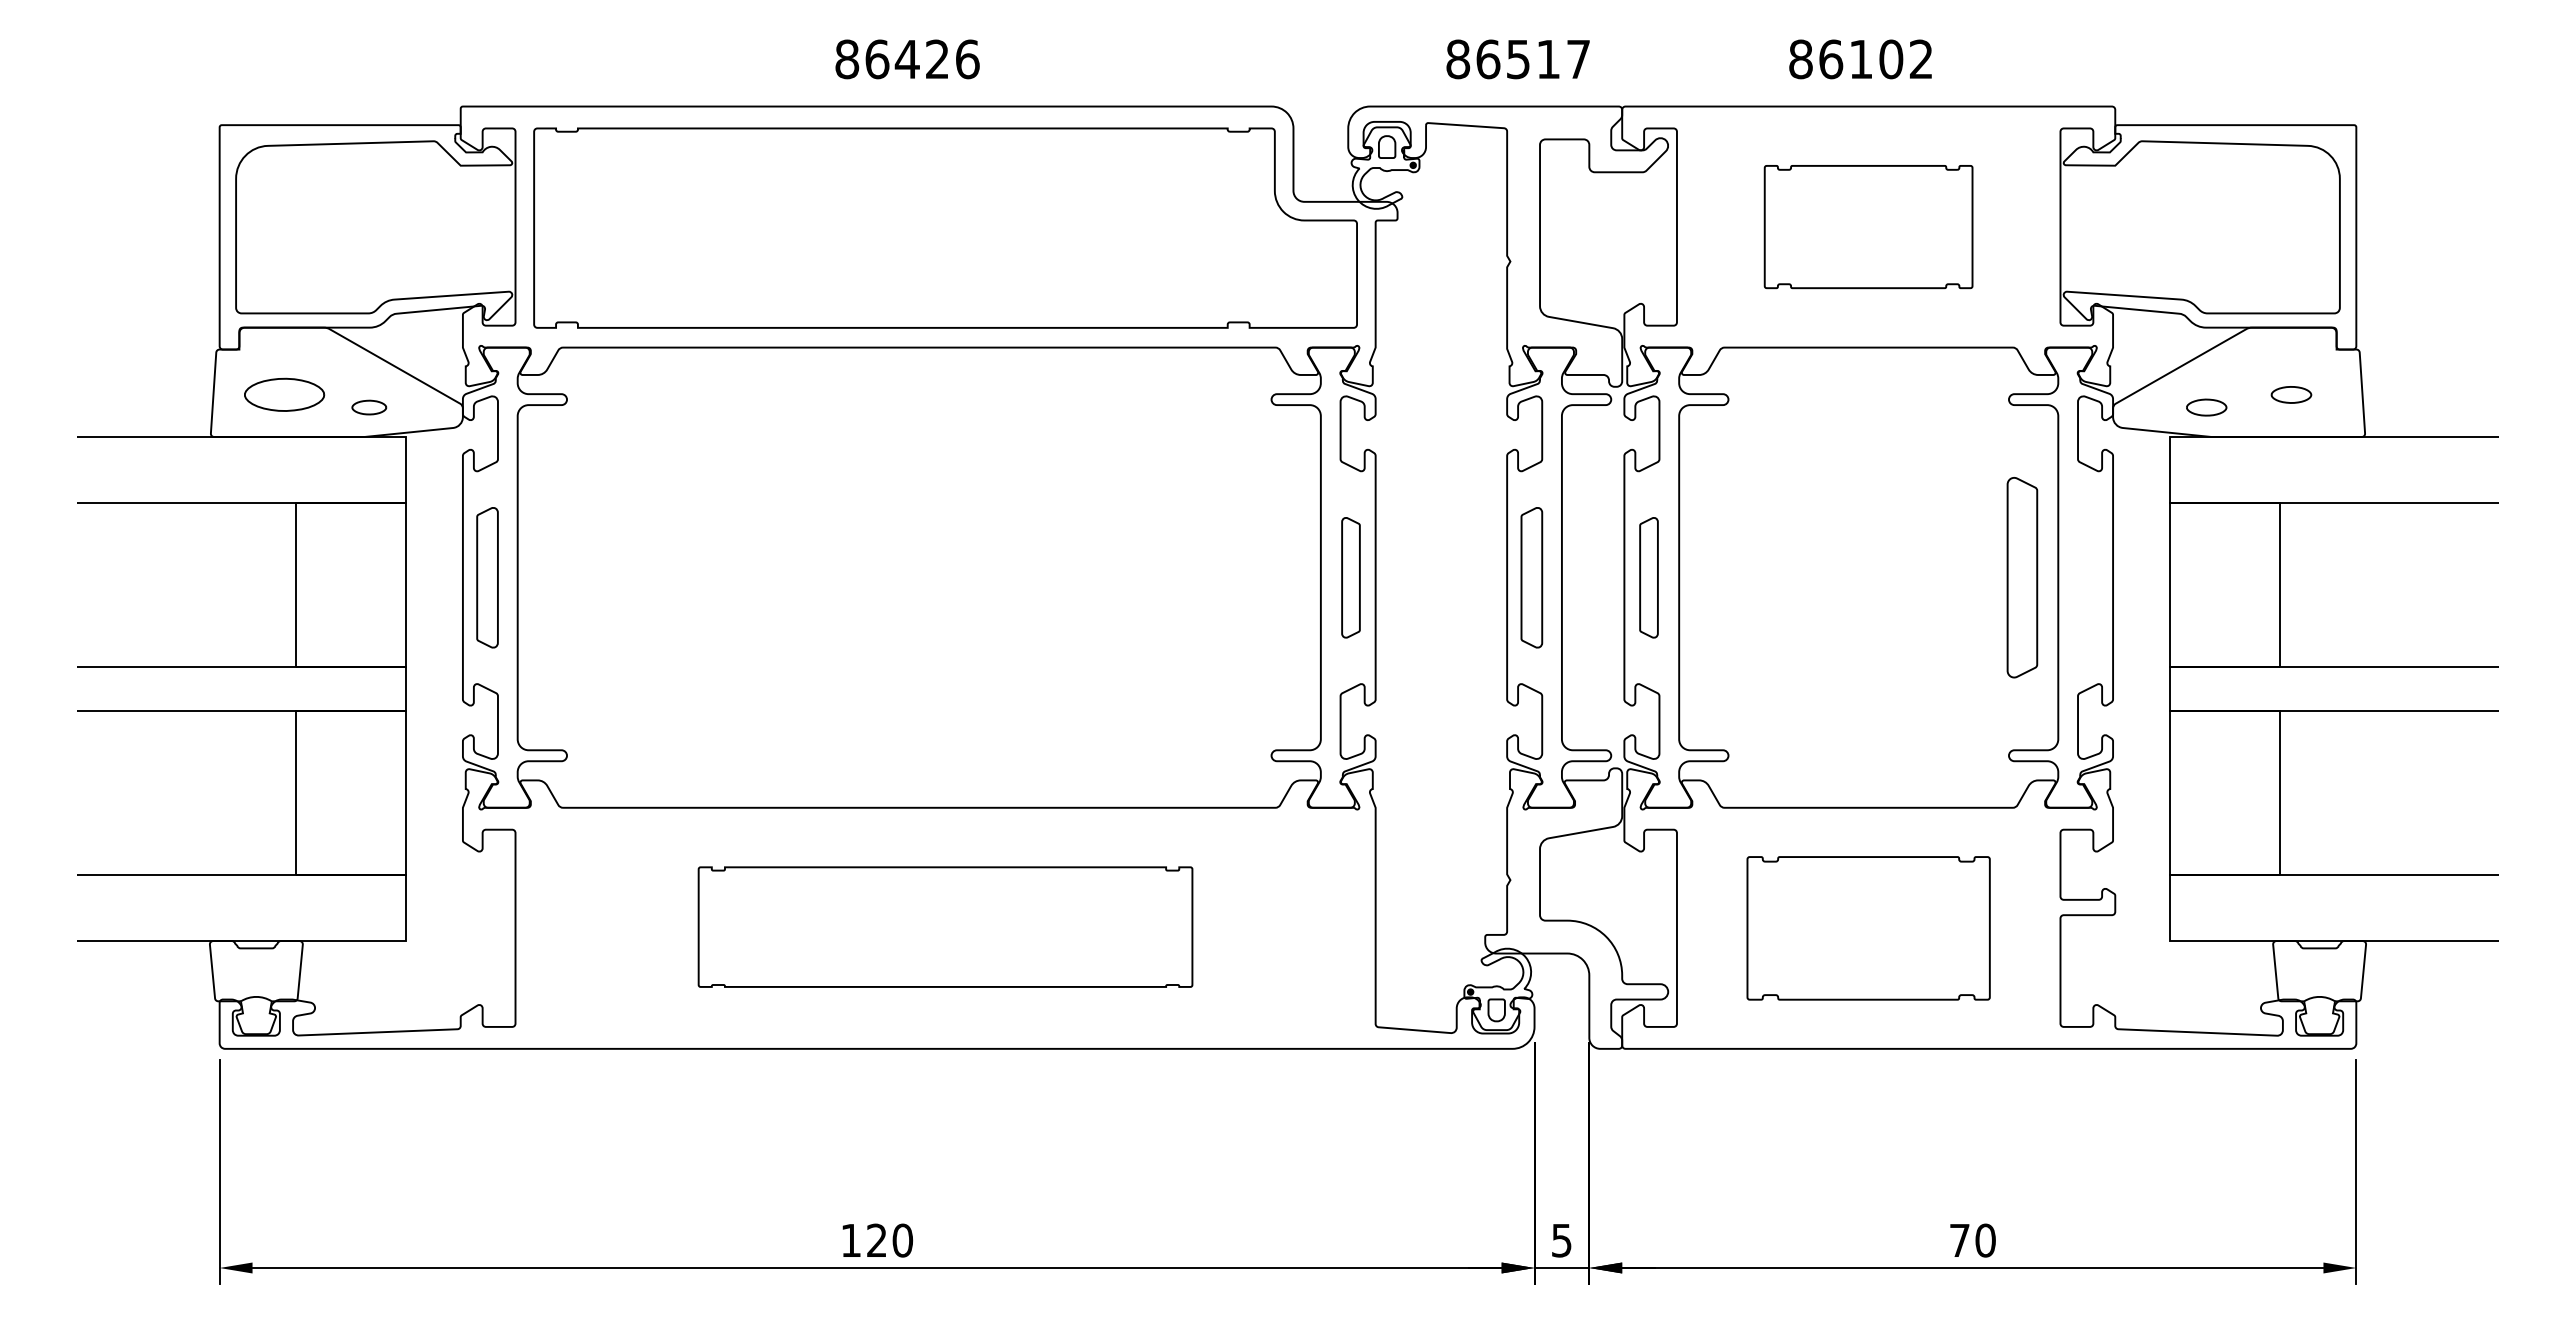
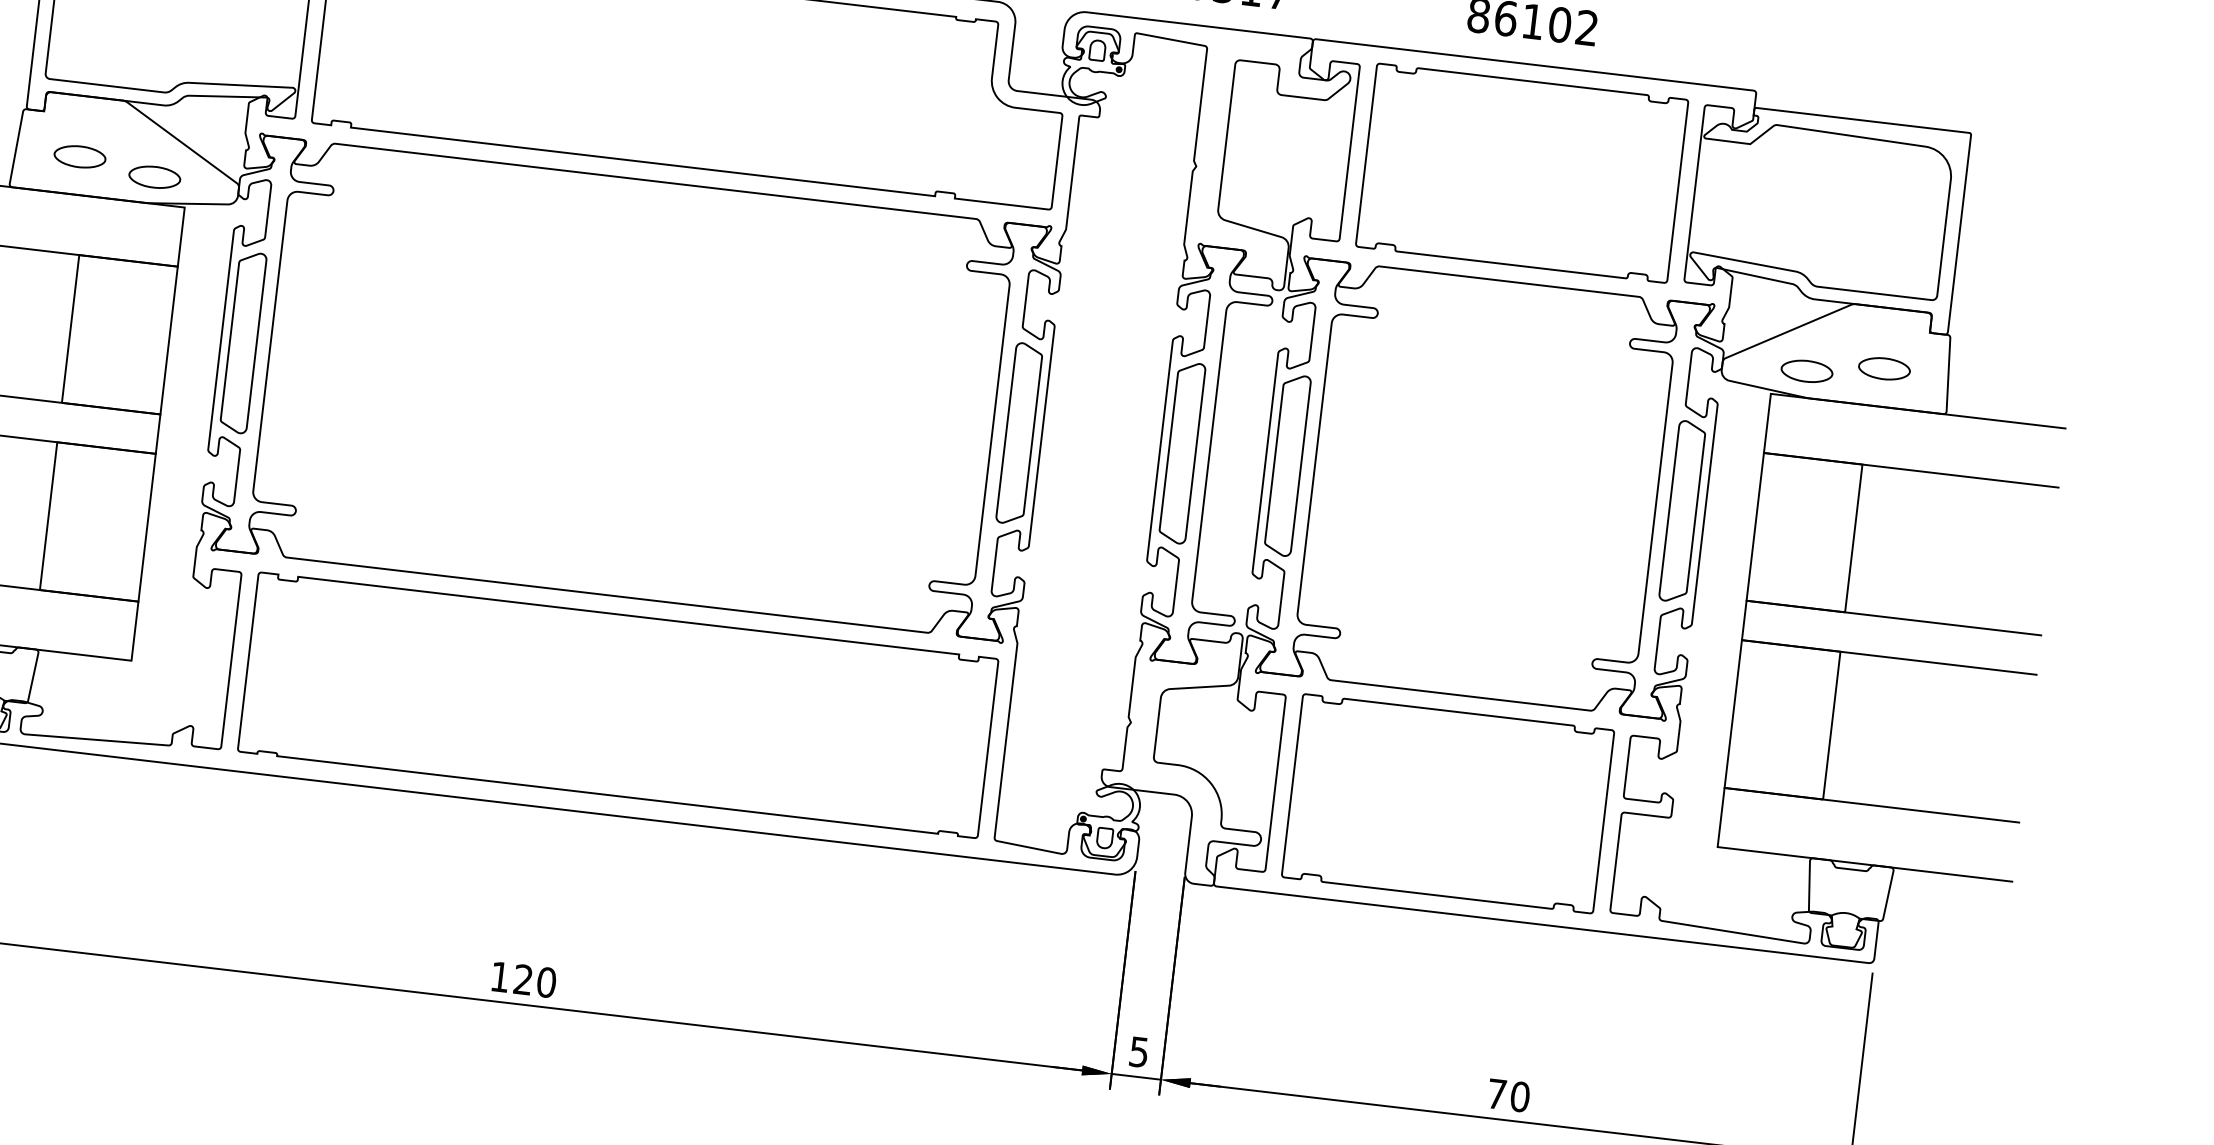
part: (1868, 226) -> (1521, 172), size x1.67
part: (284, 394) -> (80, 156), size x0.71
part: (2291, 394) -> (1884, 368), size x1.43
part: (369, 407) -> (155, 177), size x1.67
part: (2206, 407) -> (1806, 371), size x1.43
part: (487, 577) -> (243, 342), size x1.43
part: (1350, 577) -> (1019, 433), size x1.67
part: (1531, 577) -> (1181, 452), size x1.43
part: (1648, 577) -> (1287, 465), size x1.67
part: (2022, 577) -> (1682, 511), moved
part: (945, 926) -> (618, 704), size x1.67
part: (1868, 928) -> (1447, 803), size x1.43

